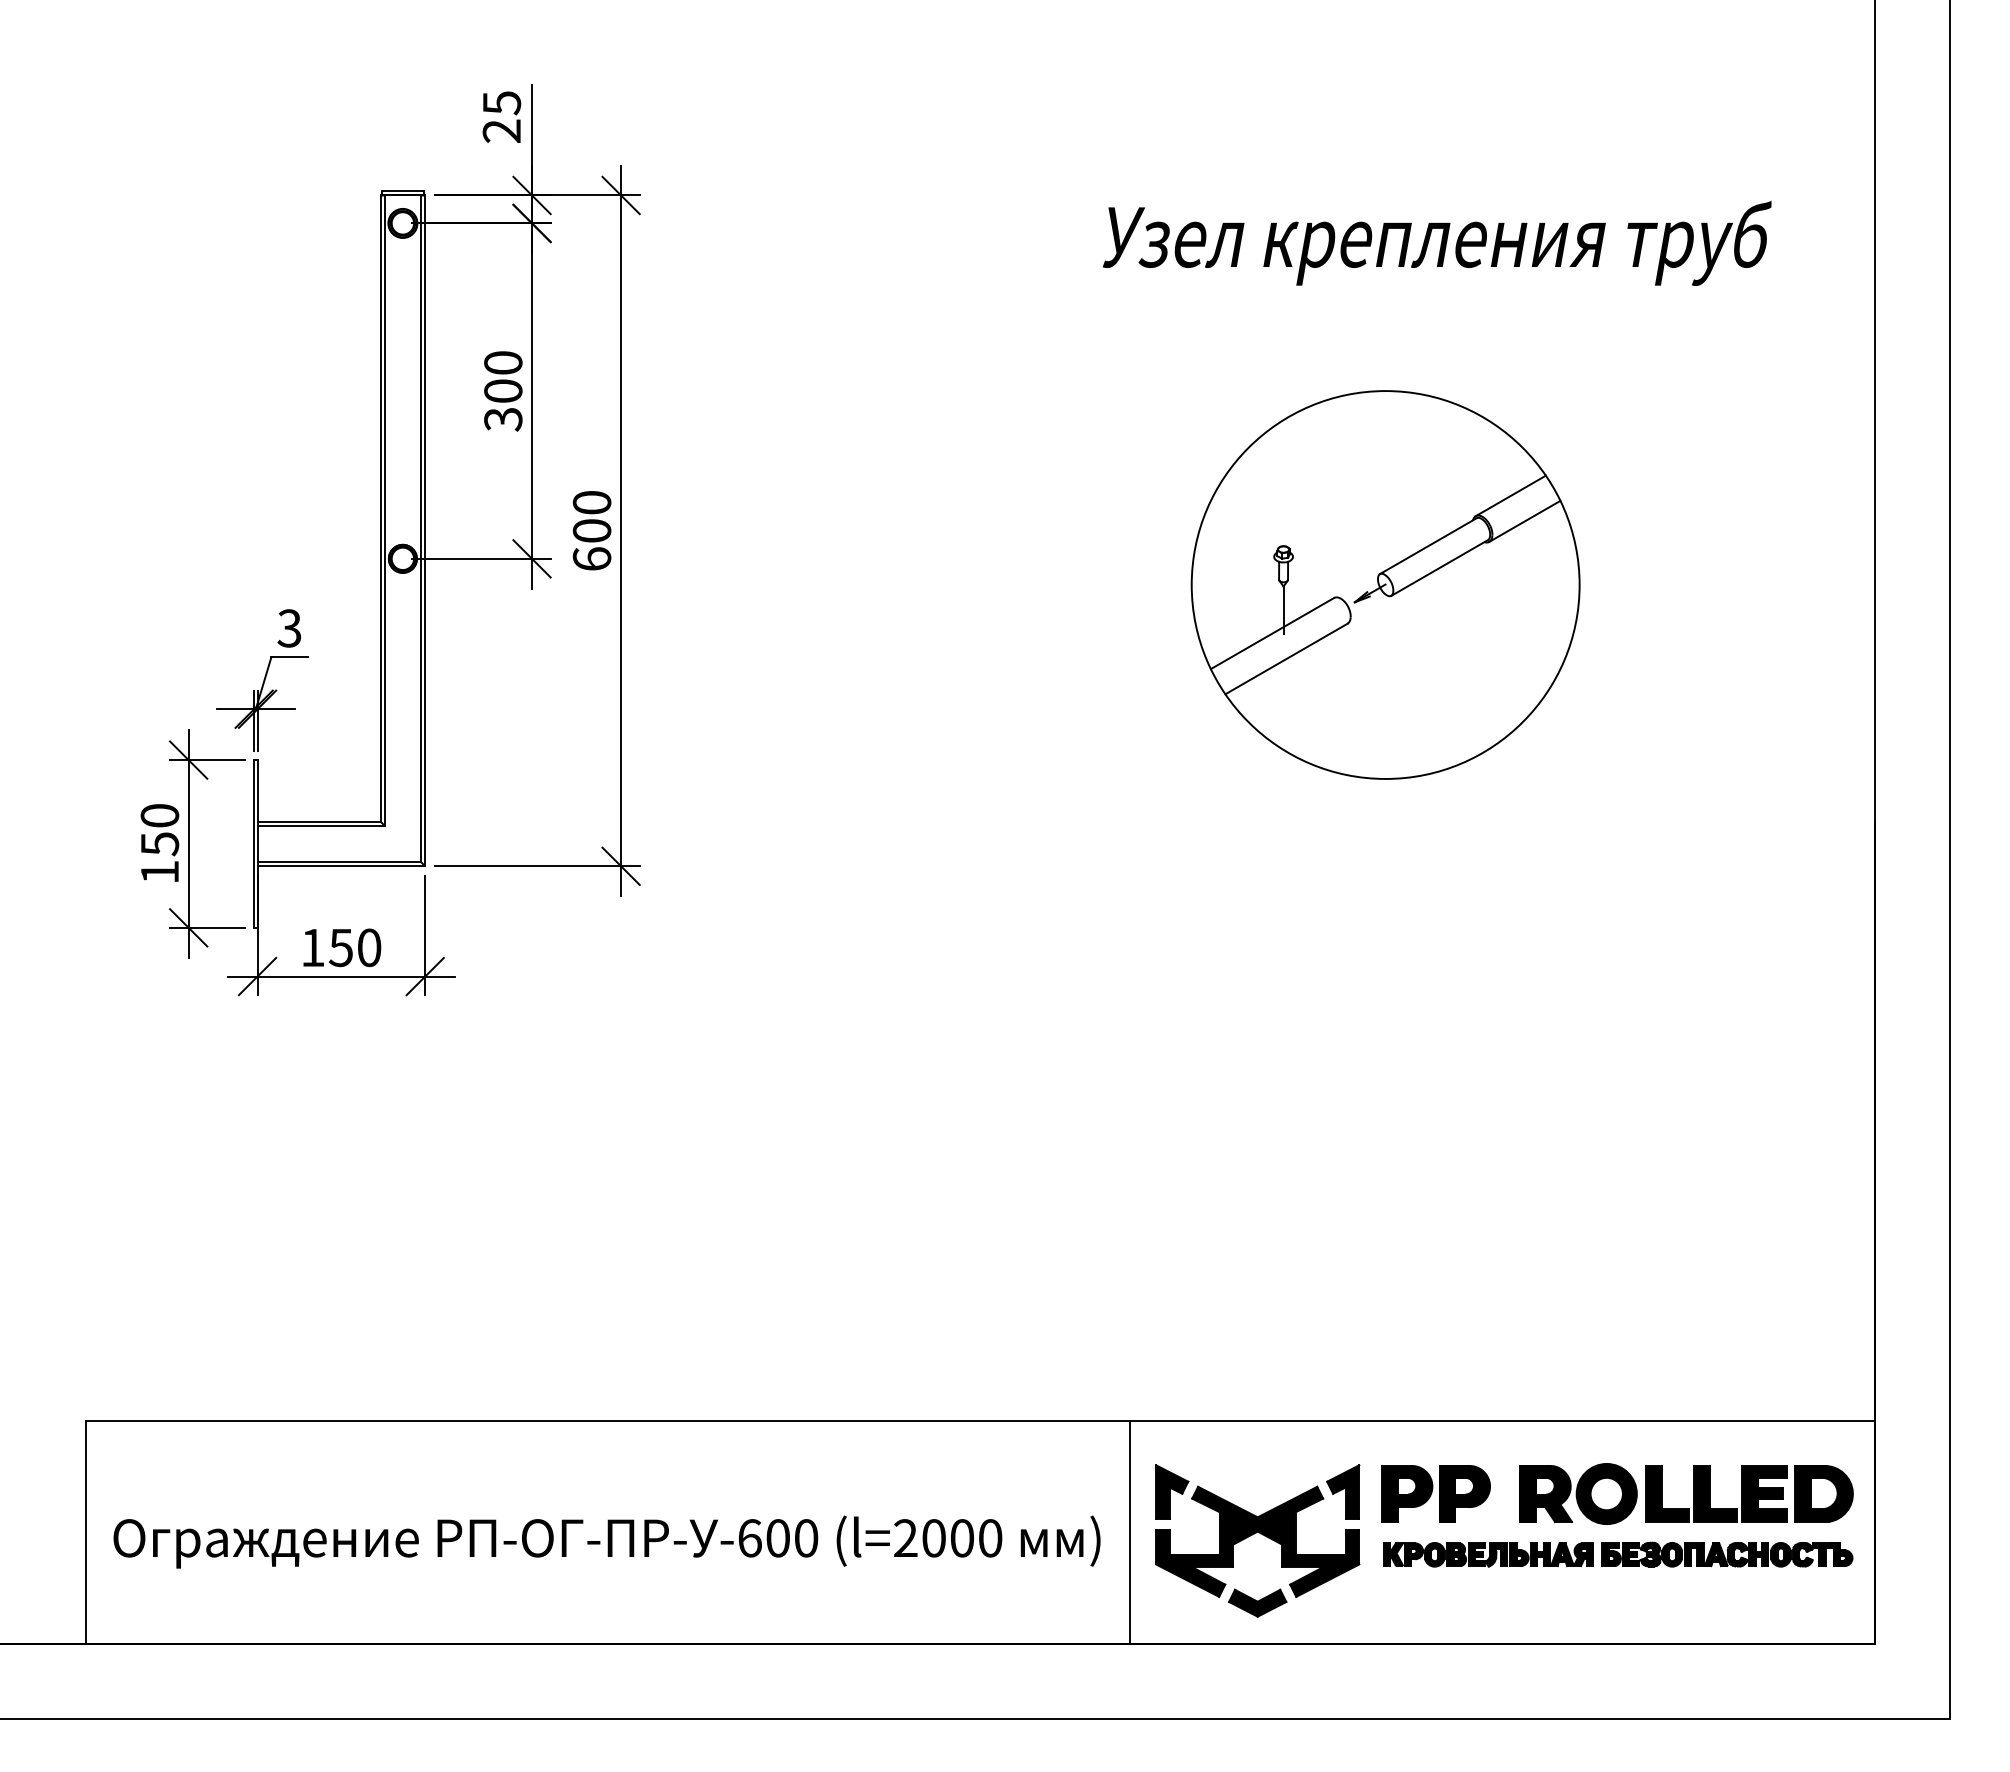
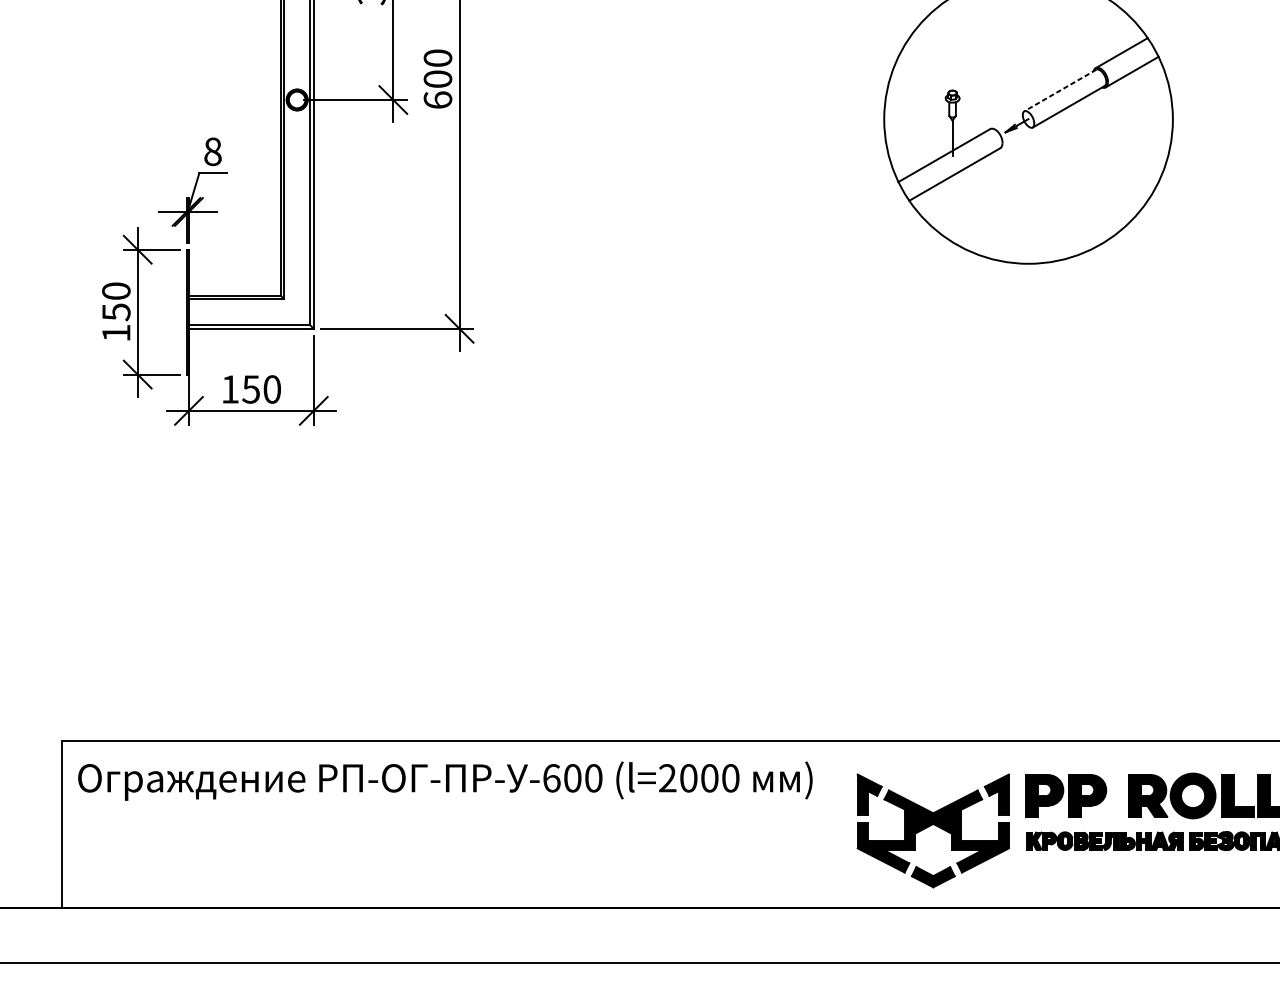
line: (1428, 546) -> (1060, 90), solid -> dashed
text: (289, 628) -> (212, 151), 3 -> 8
line: (1129, 1532) -> (837, 824), removed
text: (606, 1541) -> (444, 780), moved

